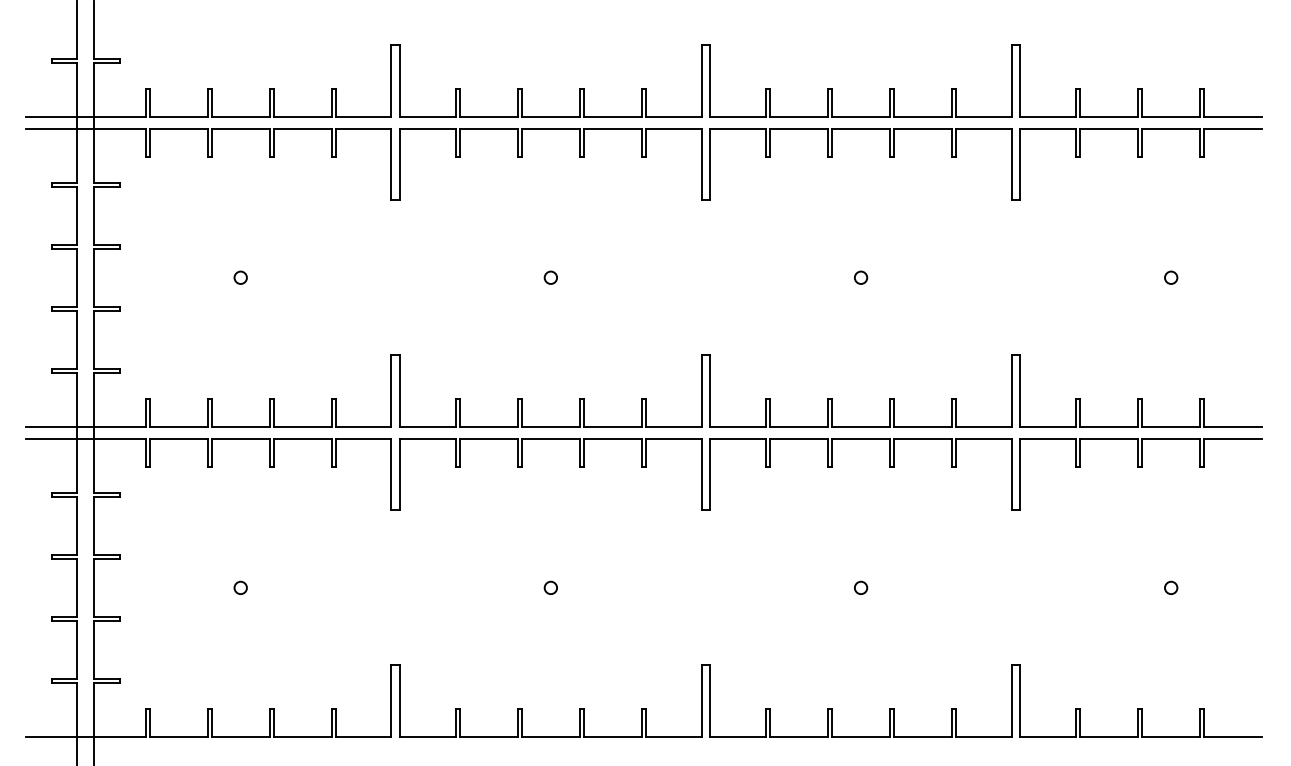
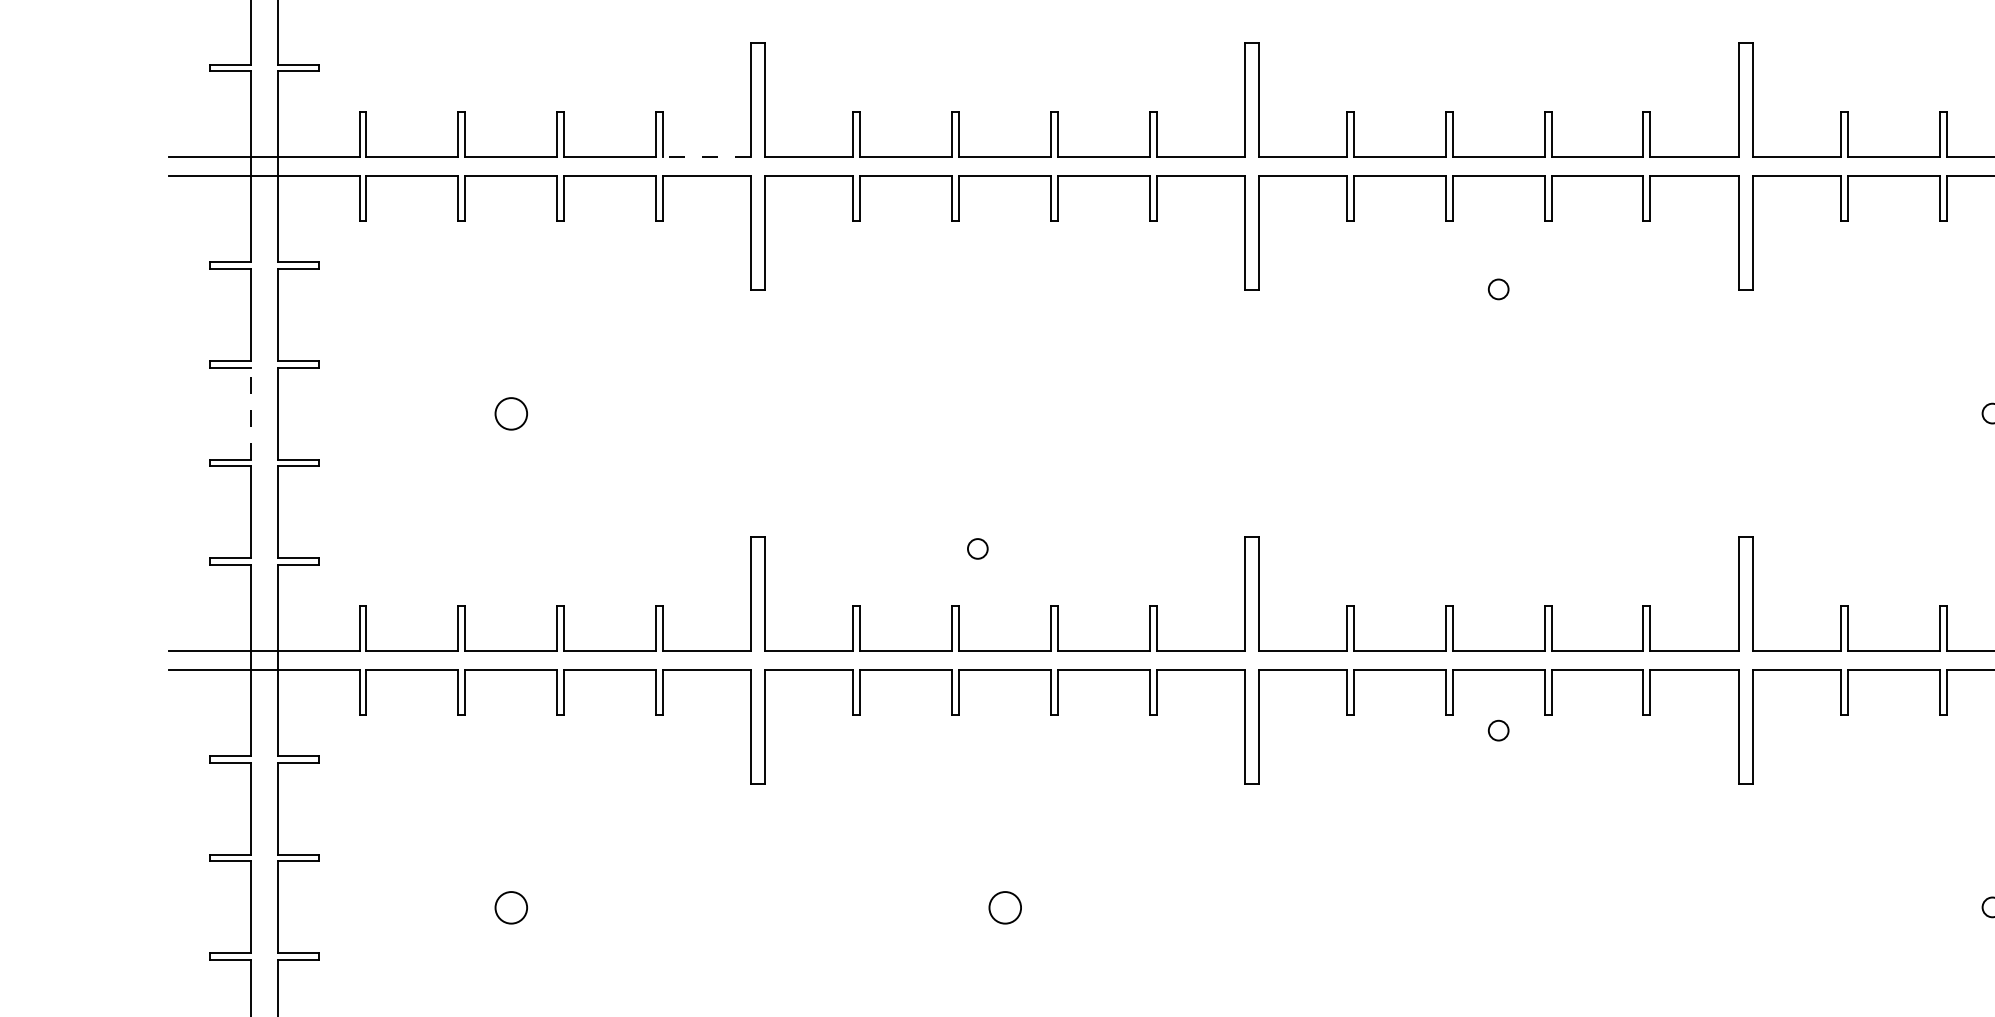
line: (363, 116) -> (706, 156), solid -> dashed
line: (77, 277) -> (251, 413), solid -> dashed
circle: (240, 277) -> (510, 413), size x1.6
circle: (550, 277) -> (977, 548), moved
circle: (861, 277) -> (1499, 288), moved
circle: (240, 587) -> (510, 906), size x1.6
circle: (550, 587) -> (1004, 906), size x1.6
circle: (861, 587) -> (1499, 729), moved

